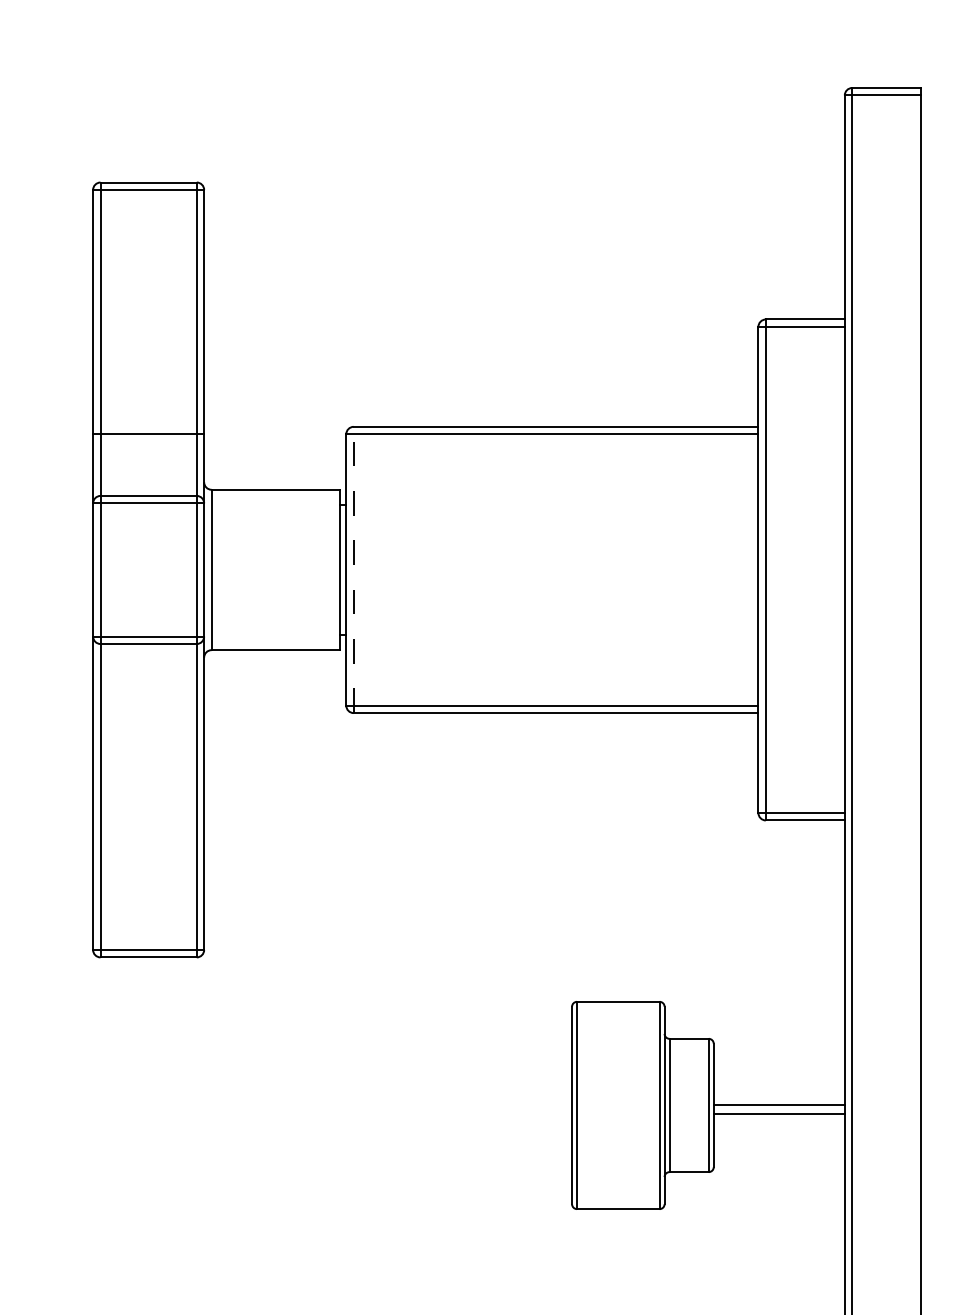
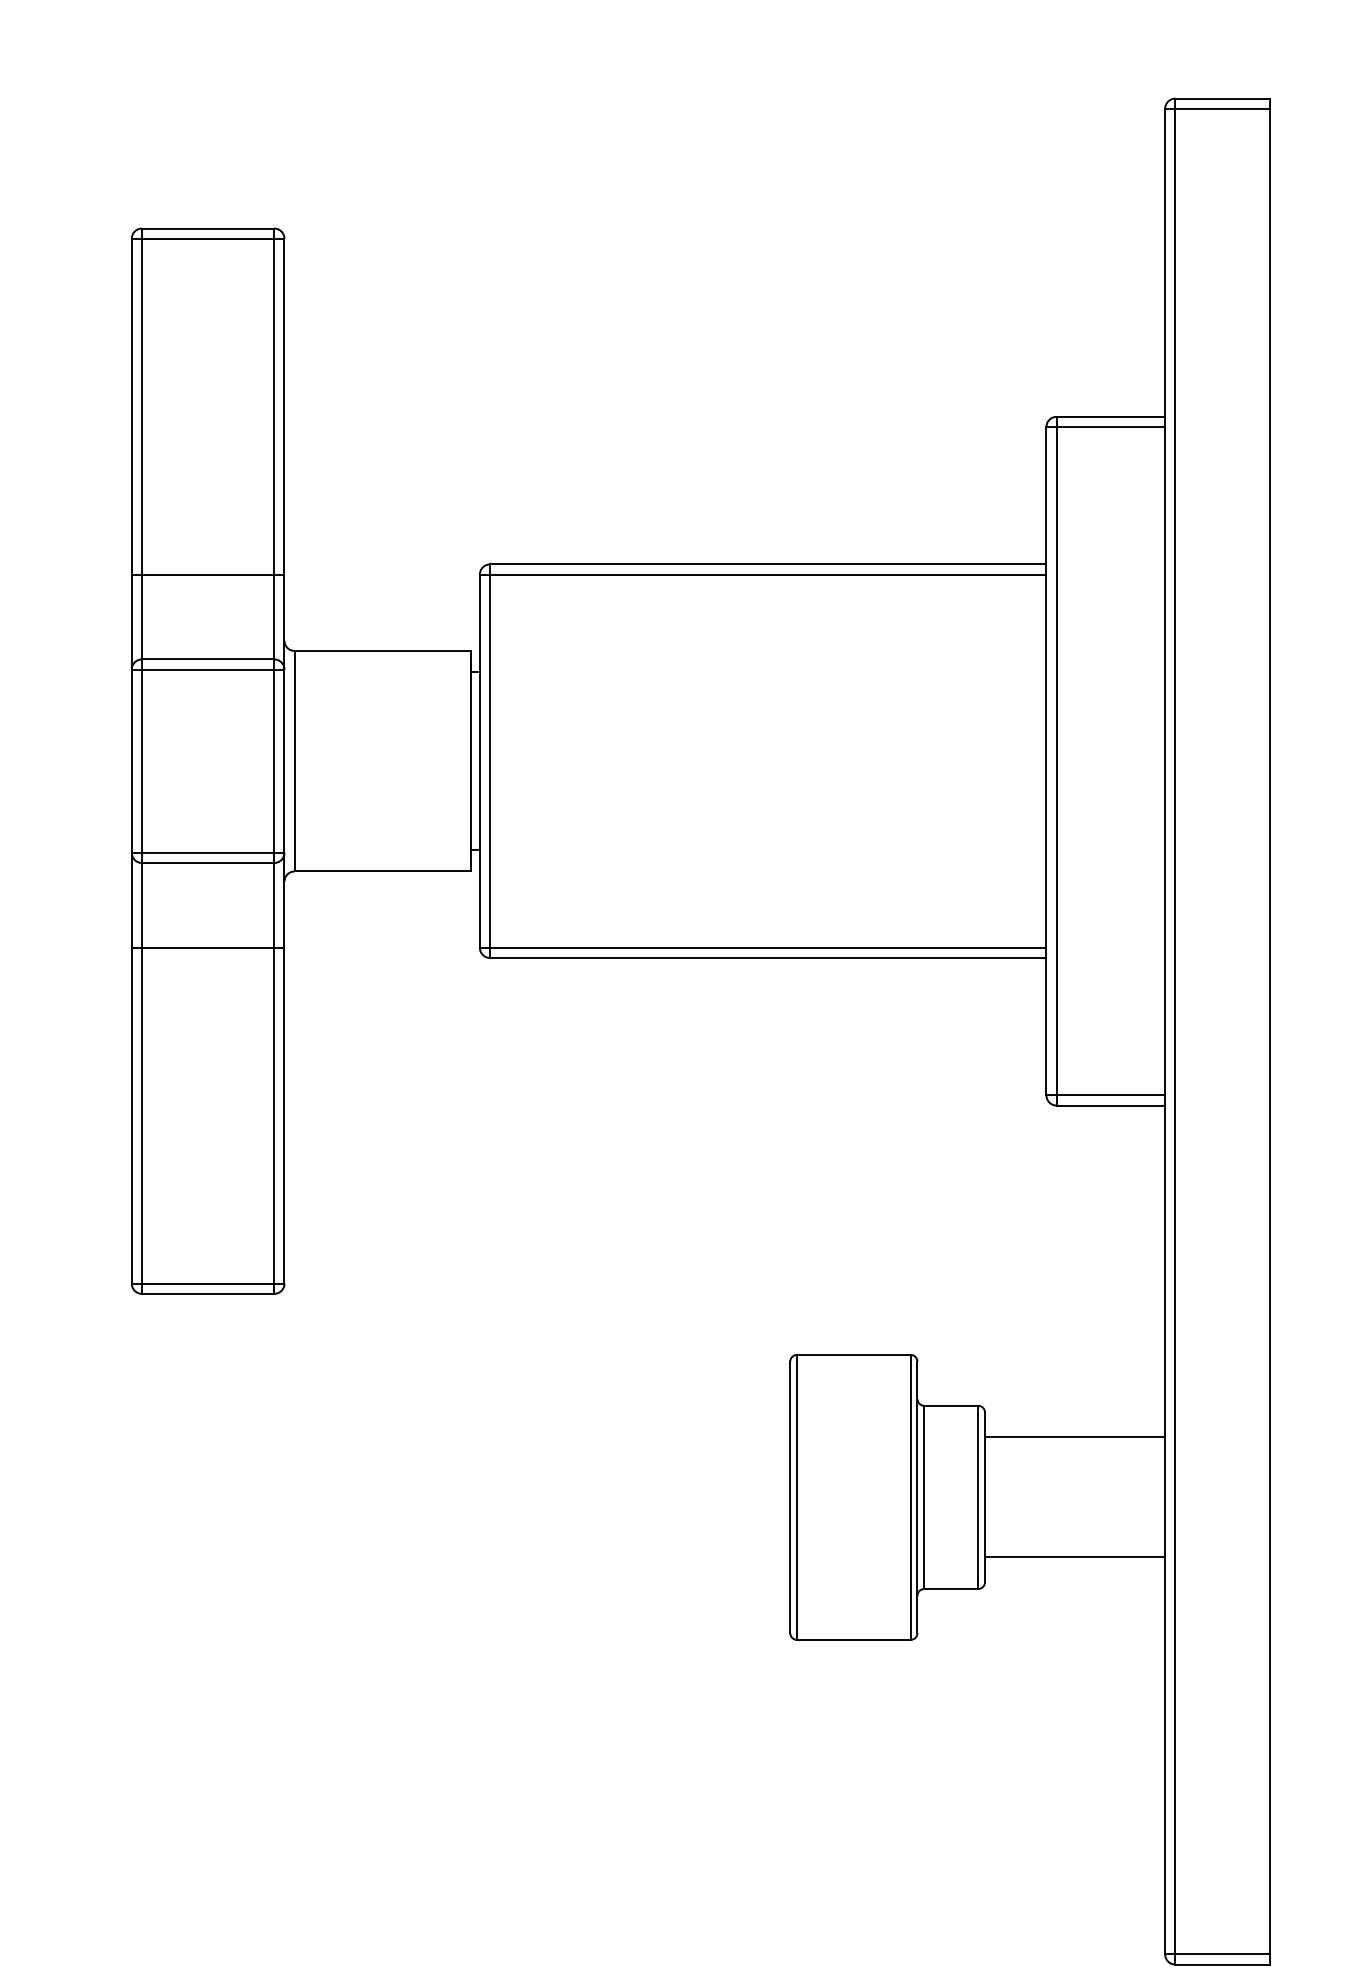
line: (354, 570) -> (490, 761), dashed -> solid
line: (148, 705) -> (207, 947), added
line: (779, 1104) -> (1075, 1557), moved
line: (779, 1114) -> (1075, 1437), moved

